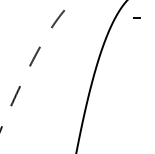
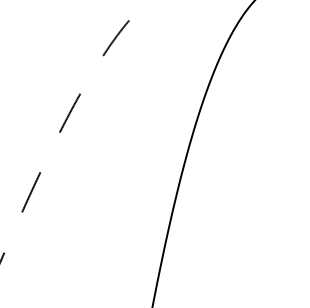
line: (136, 17) -> (273, 34), removed

